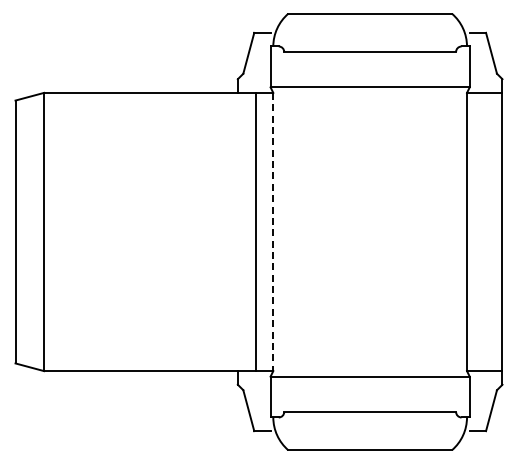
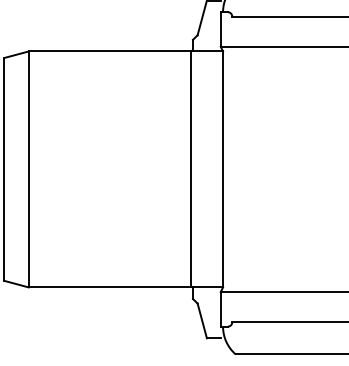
line: (256, 231) -> (190, 169), moved
line: (273, 232) -> (223, 169), dashed -> solid

